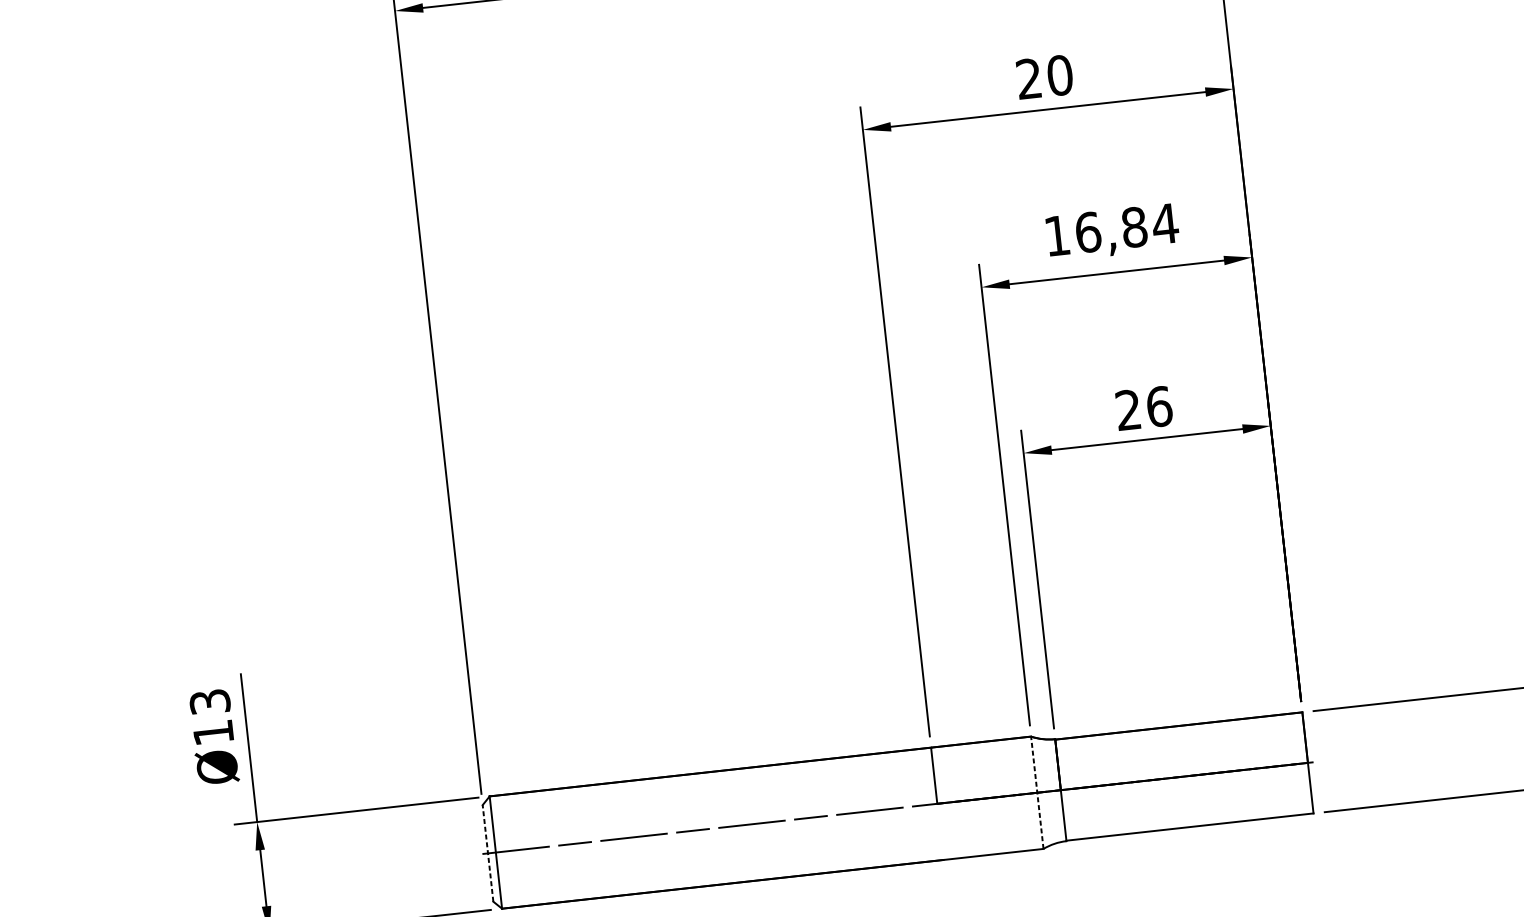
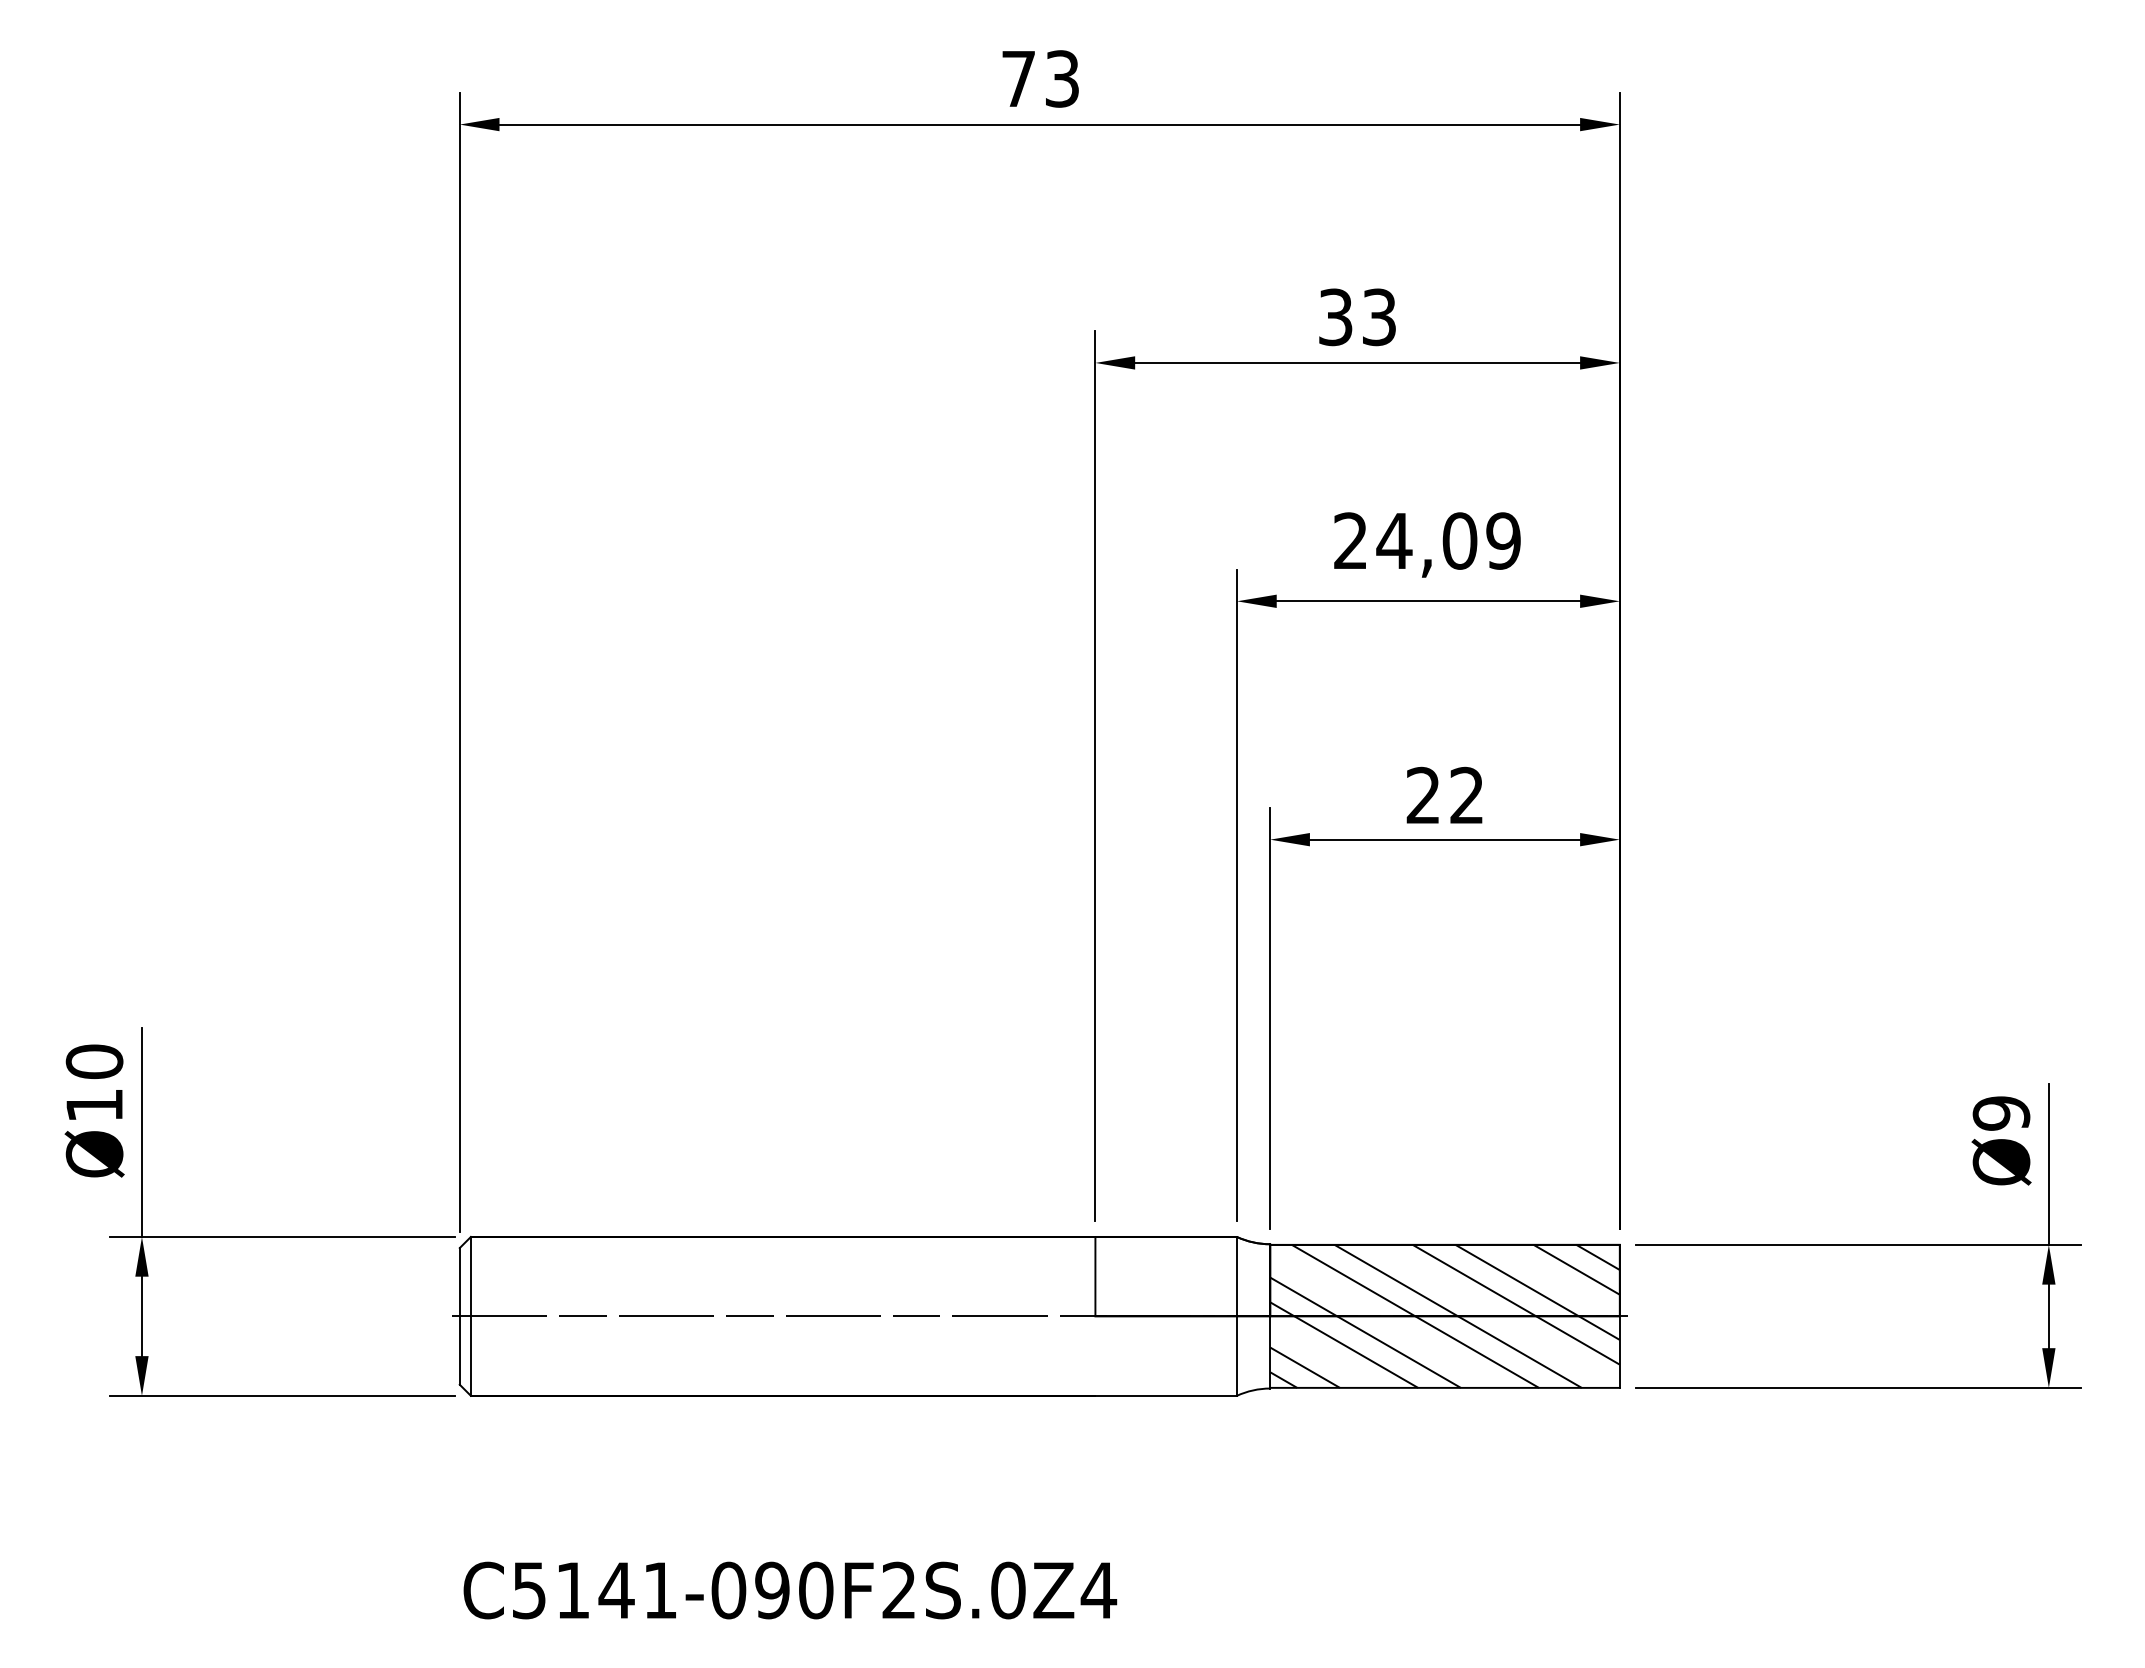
text: (1044, 77) -> (1357, 317), 20 -> 33
text: (1111, 229) -> (1427, 540), 16,84 -> 24,09
text: (1159, 406) -> (1467, 795), 26 -> 22
text: (209, 701) -> (94, 1061), Ø13 -> Ø10
hatch: (1183, 775) -> (1444, 1315), added
line: (1036, 792) -> (1236, 1315), dashed -> solid
line: (487, 852) -> (459, 1315), dashed -> solid

